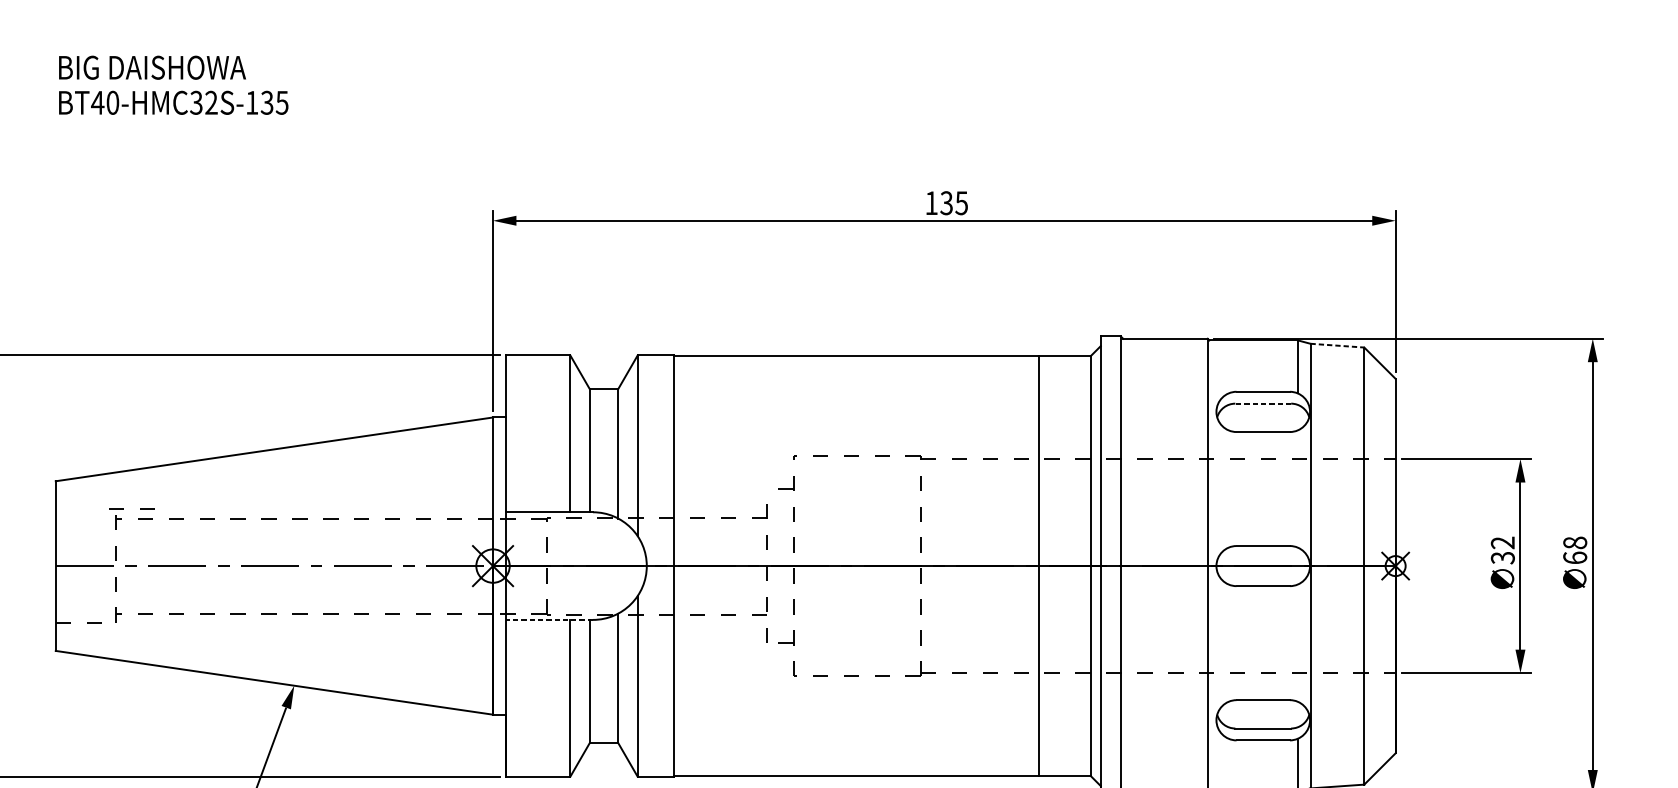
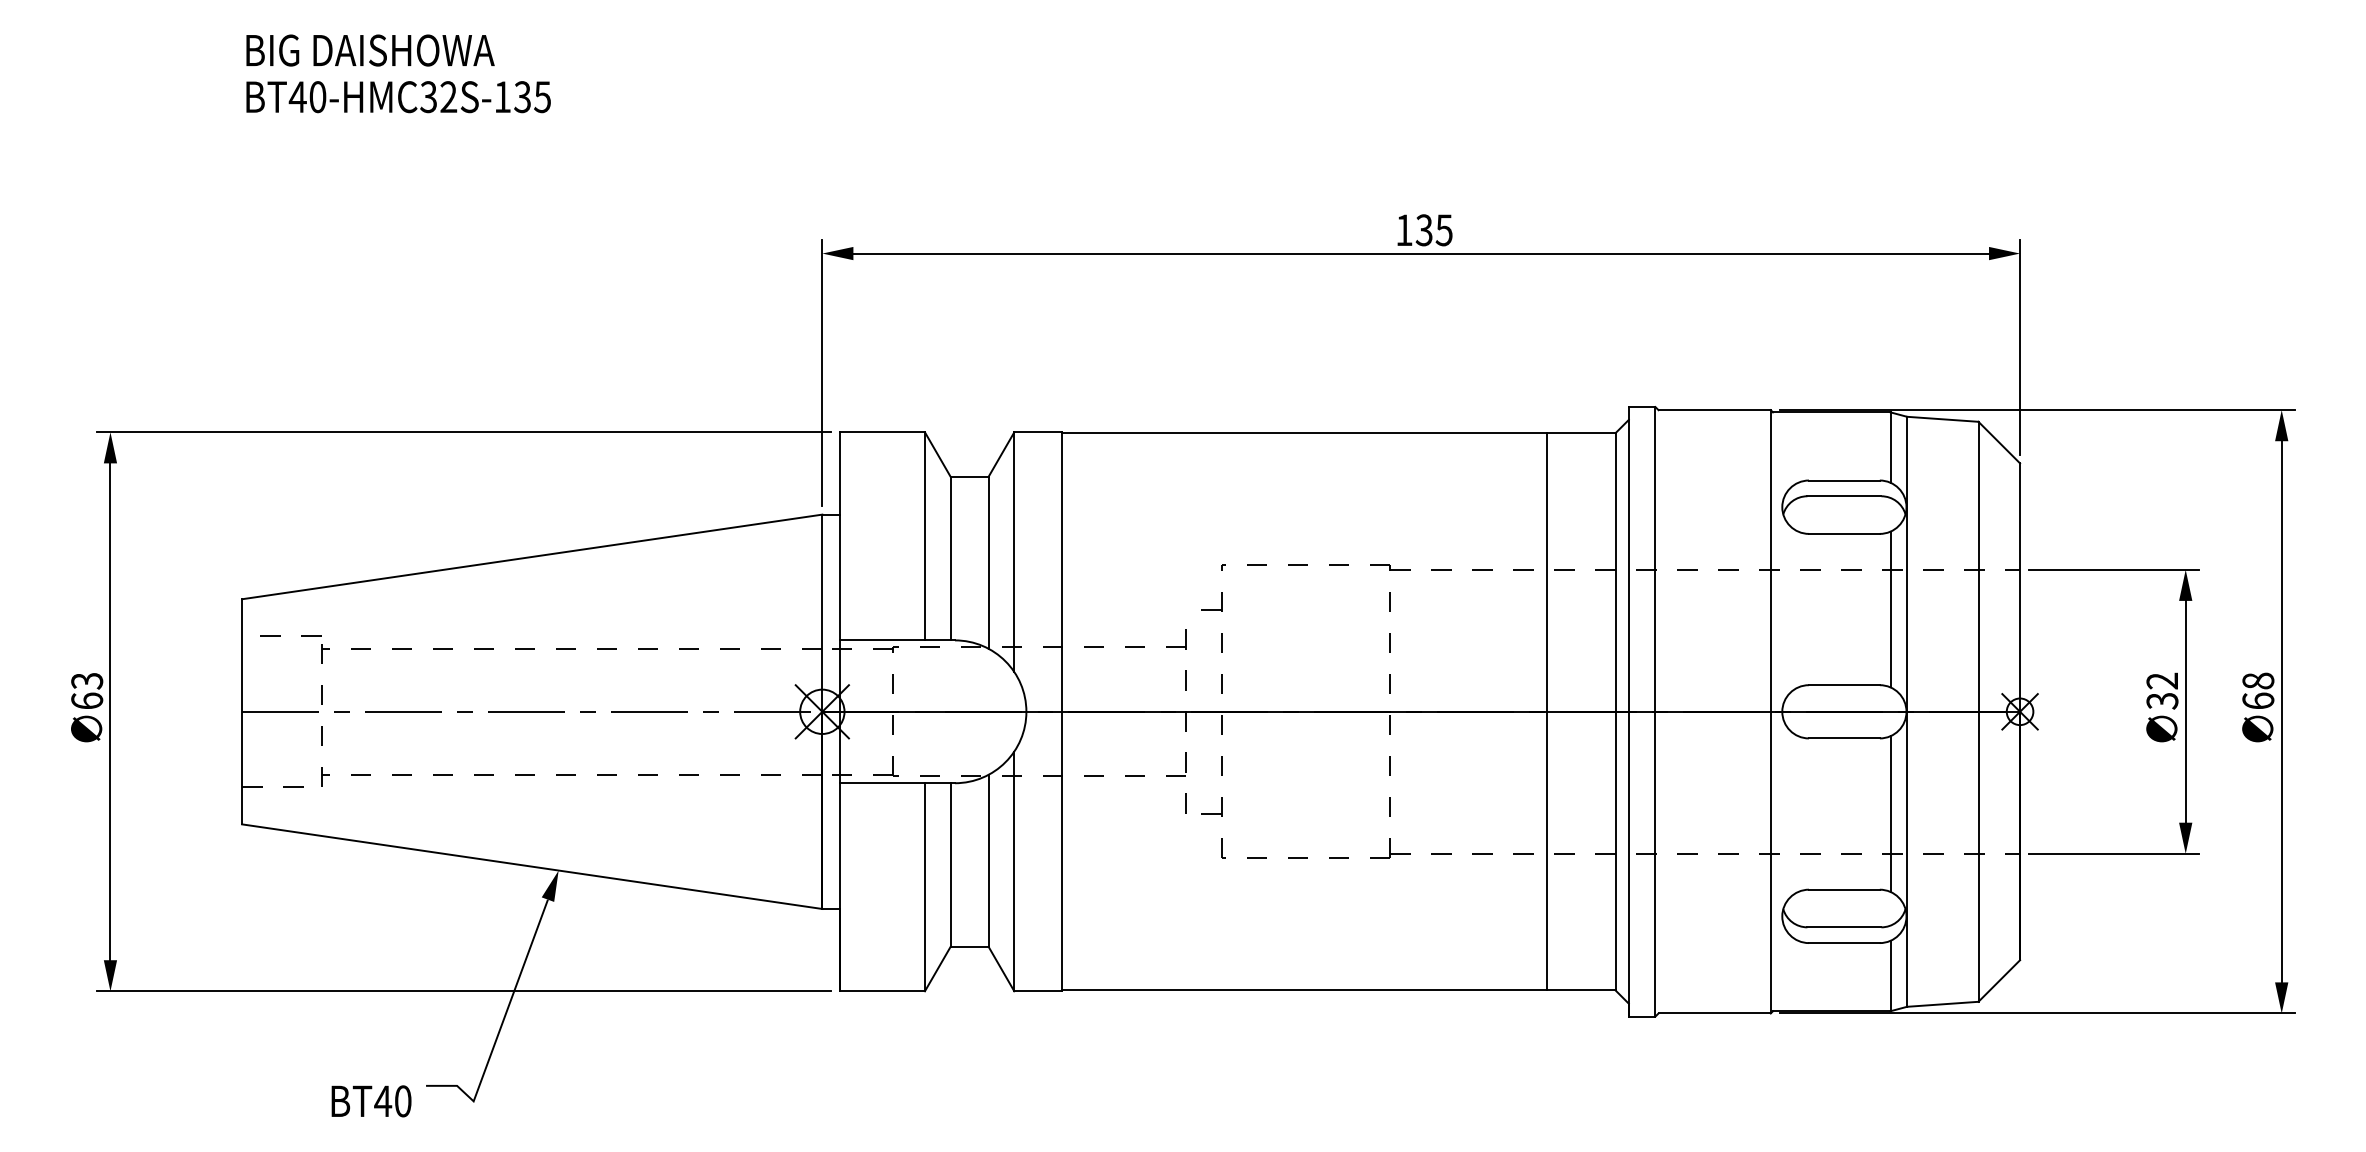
line: (1337, 345) -> (1942, 419), dashed -> solid
line: (1262, 403) -> (1843, 496), dashed -> solid
line: (1297, 488) -> (1890, 609), added
line: (123, 508) -> (280, 635), moved
line: (549, 620) -> (897, 783), dashed -> solid
line: (1297, 642) -> (1890, 813), added

